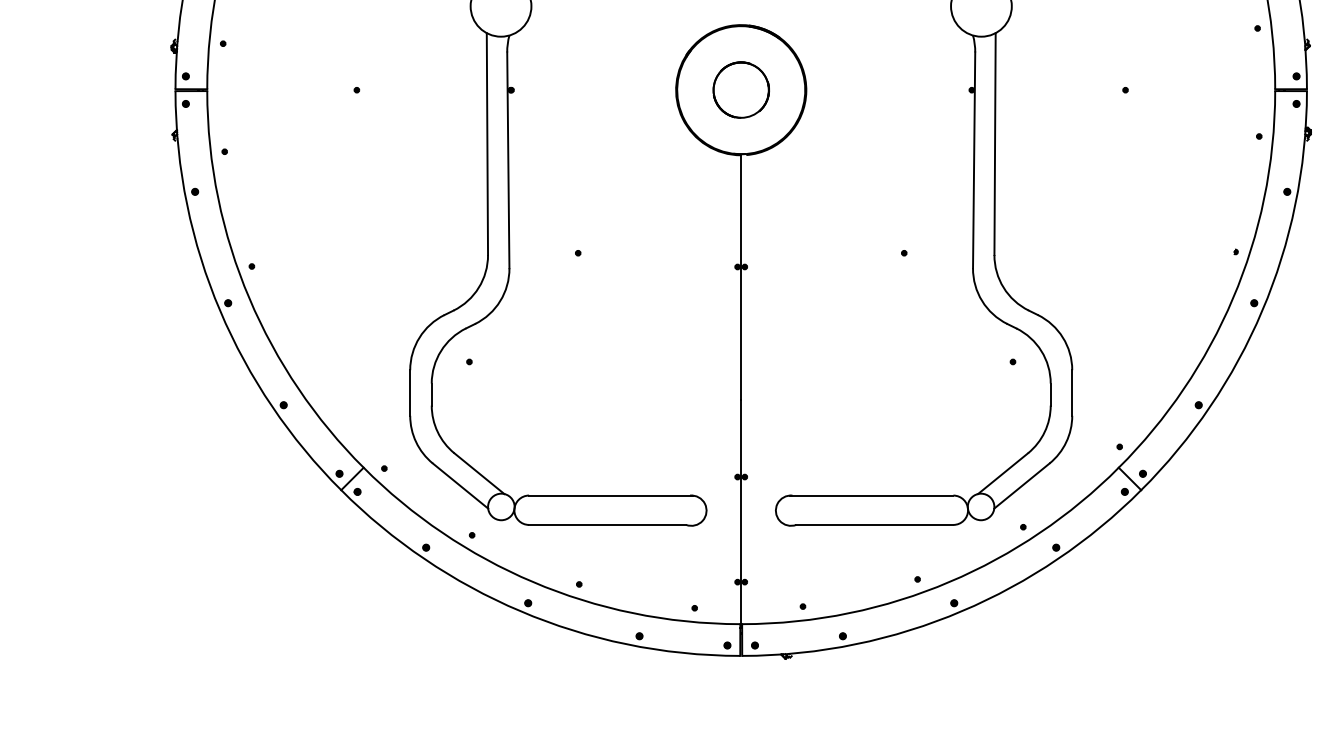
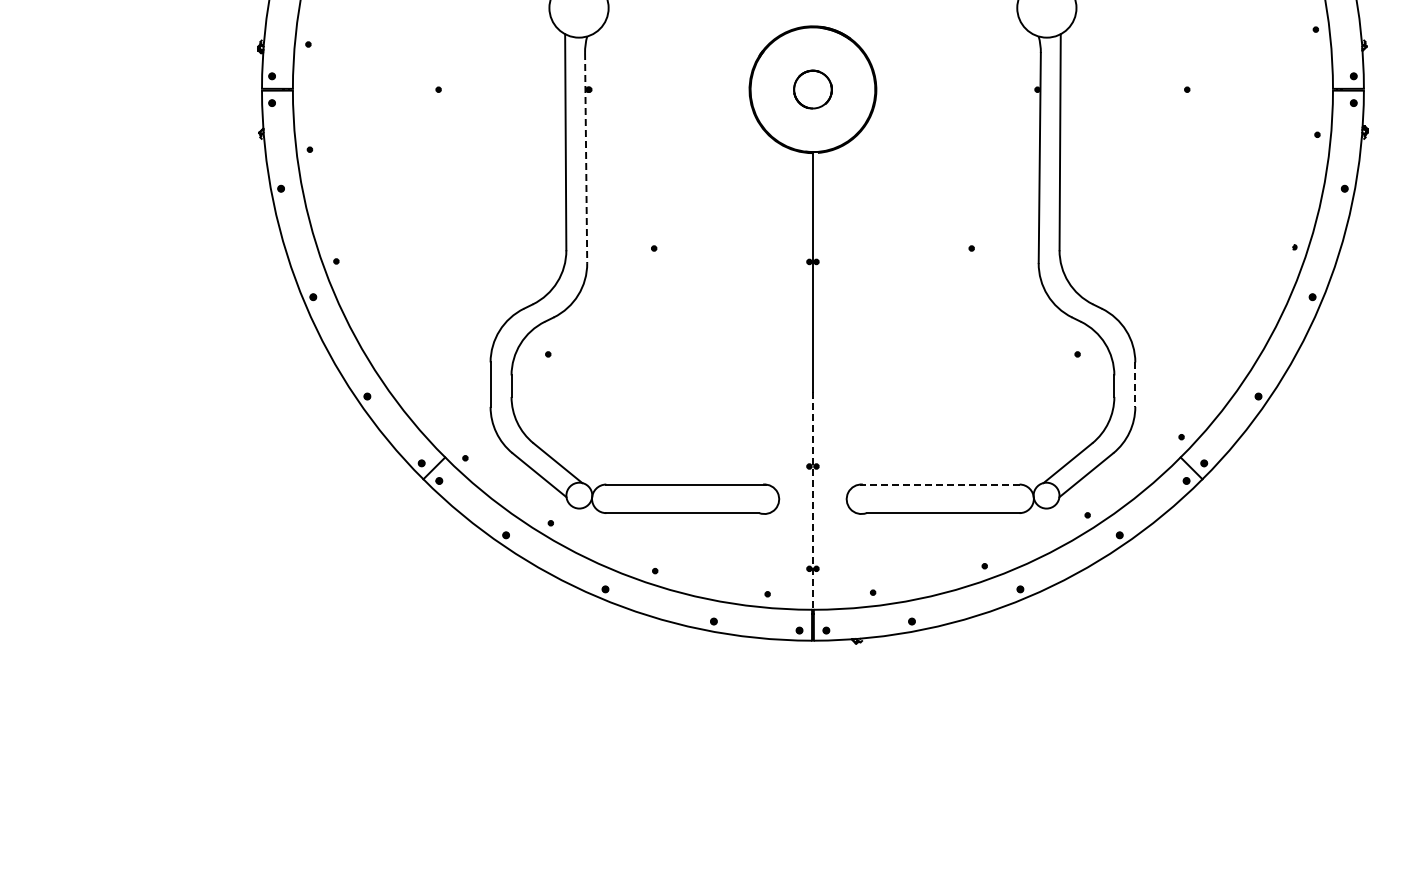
part: (740, 89) -> (812, 89), size x0.7
line: (508, 160) -> (586, 158), solid -> dashed
line: (1072, 393) -> (1135, 385), solid -> dashed
line: (871, 495) -> (939, 484), solid -> dashed
line: (740, 515) -> (812, 503), solid -> dashed

